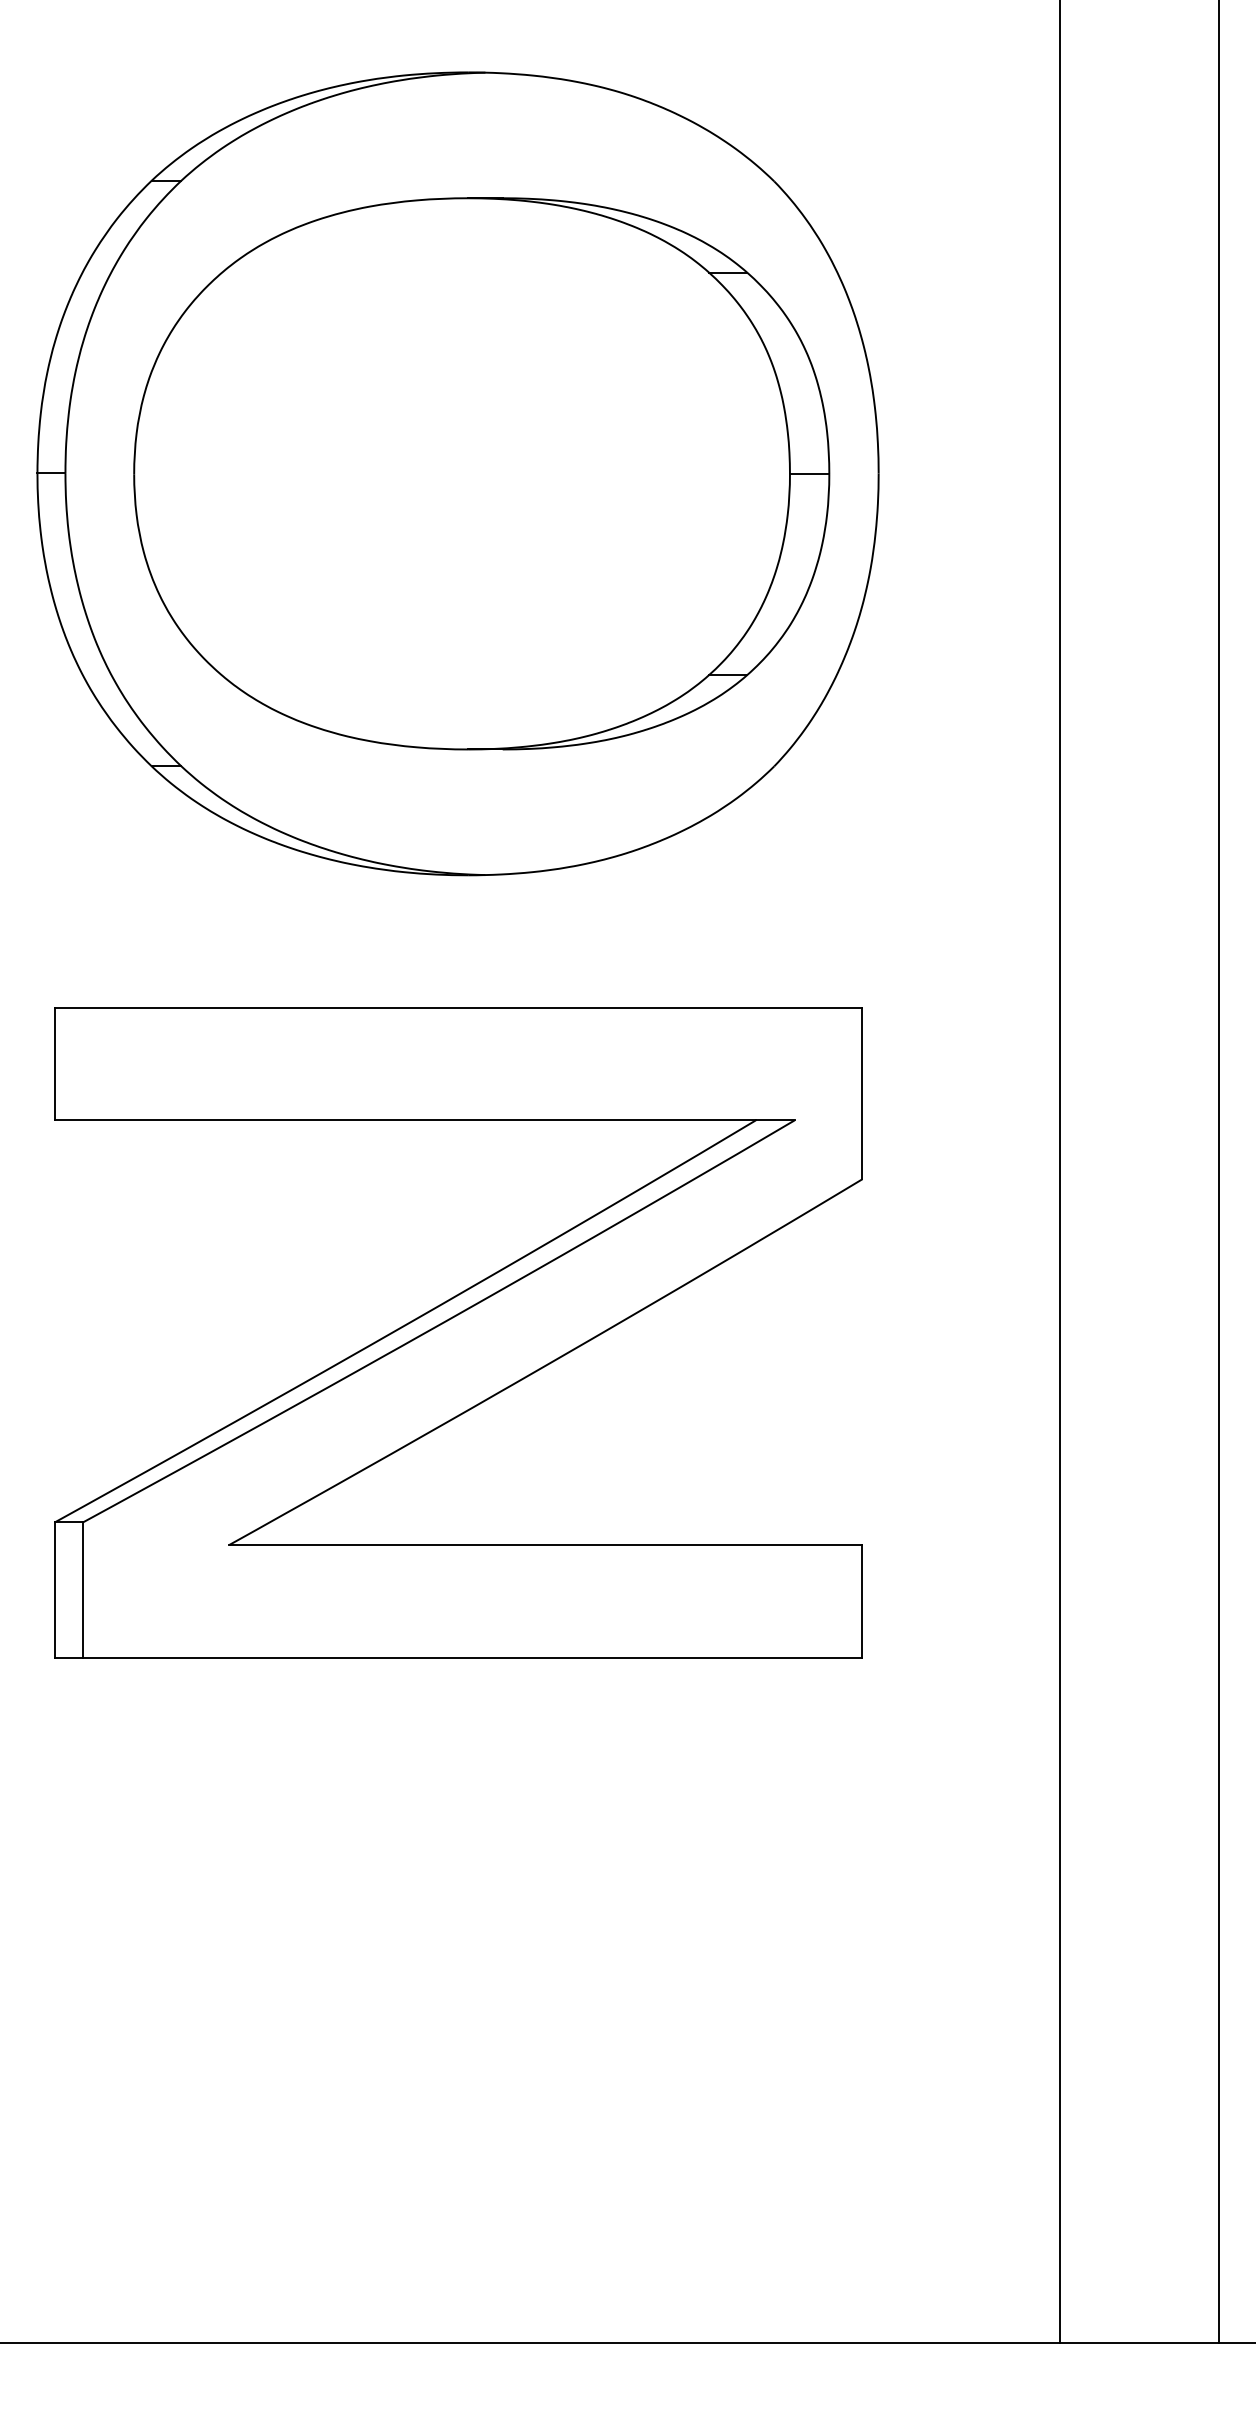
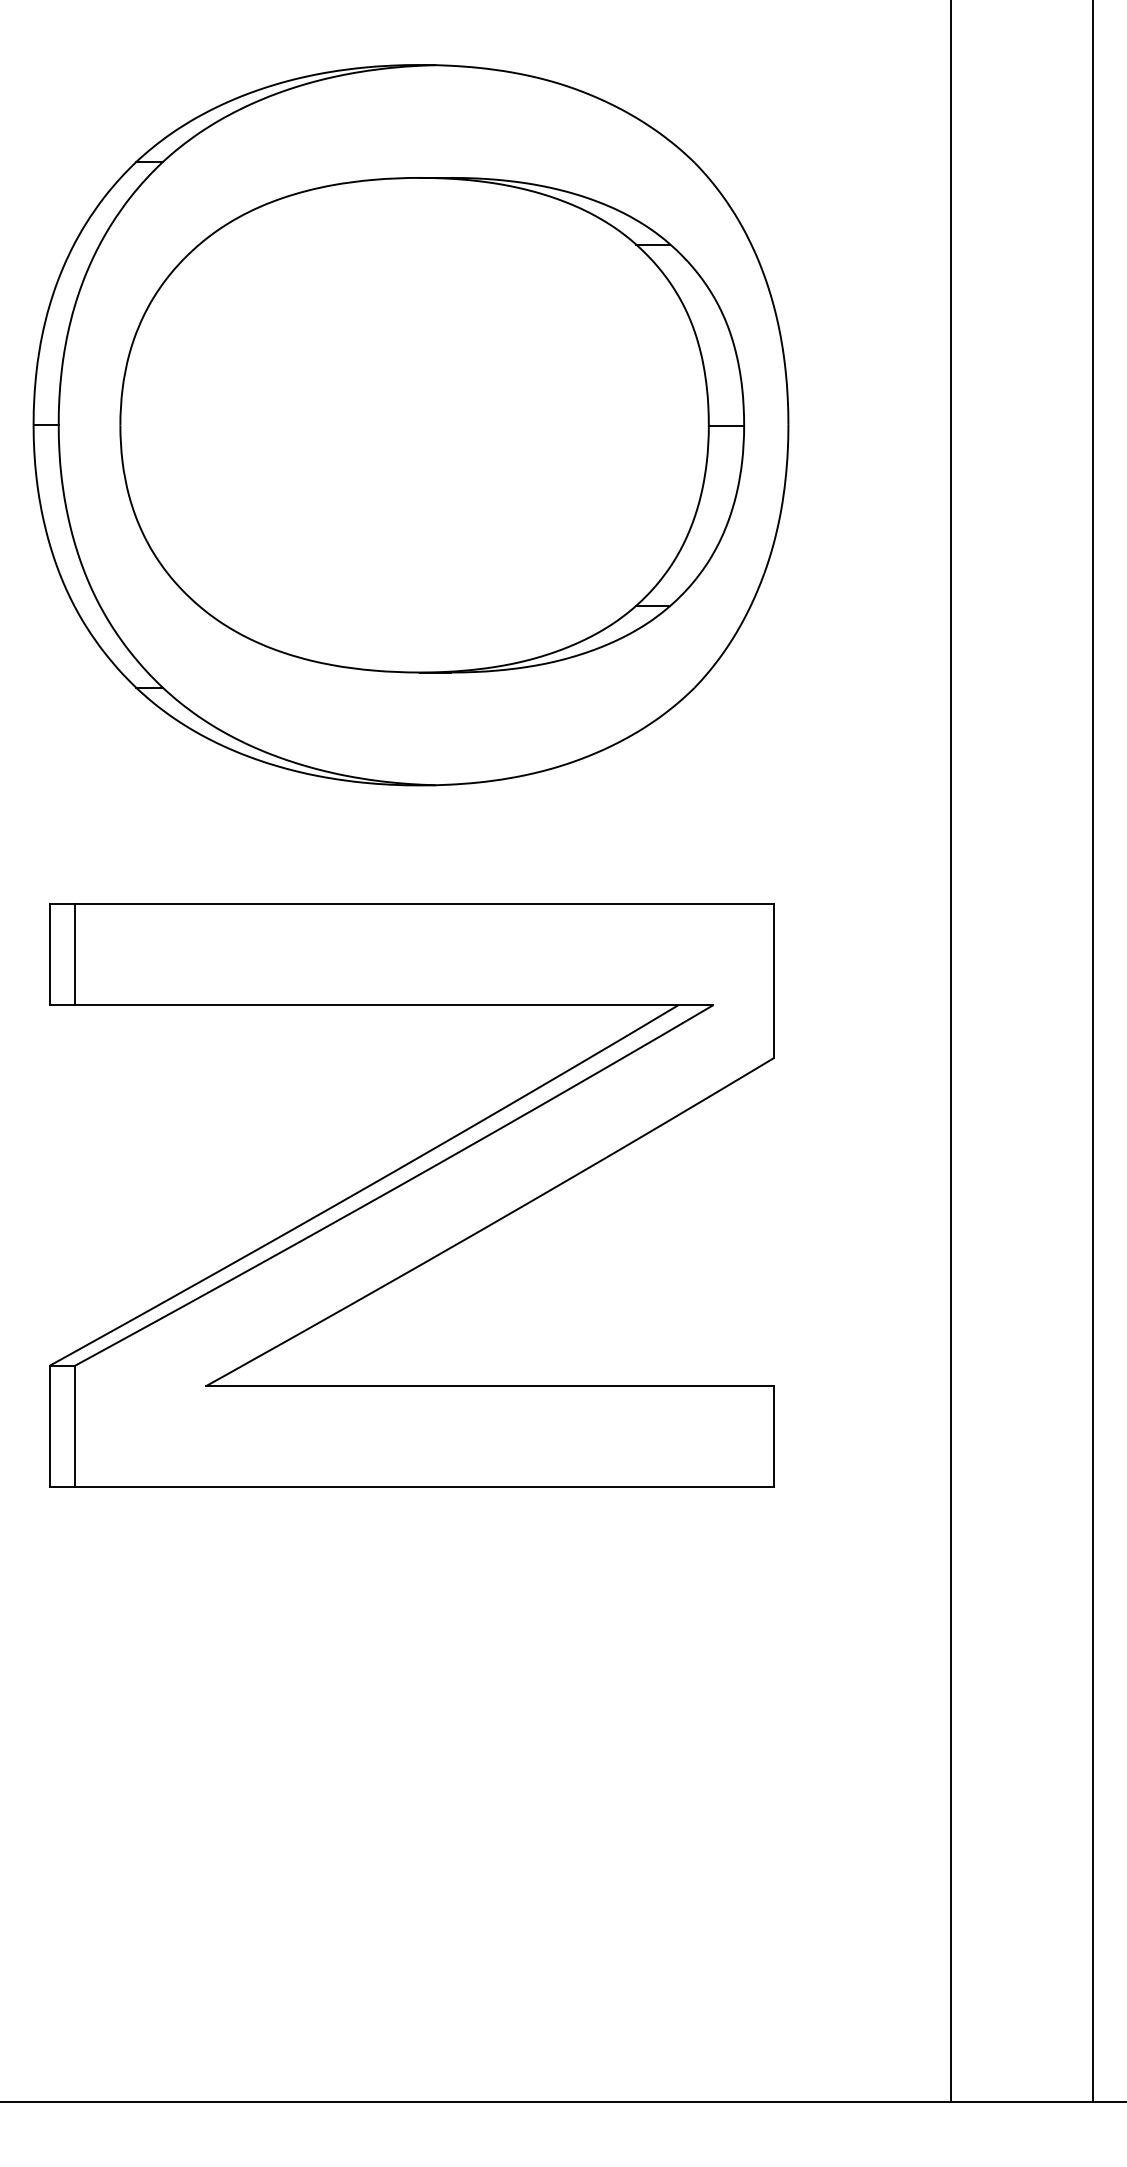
line: (83, 1063) -> (74, 954), added

